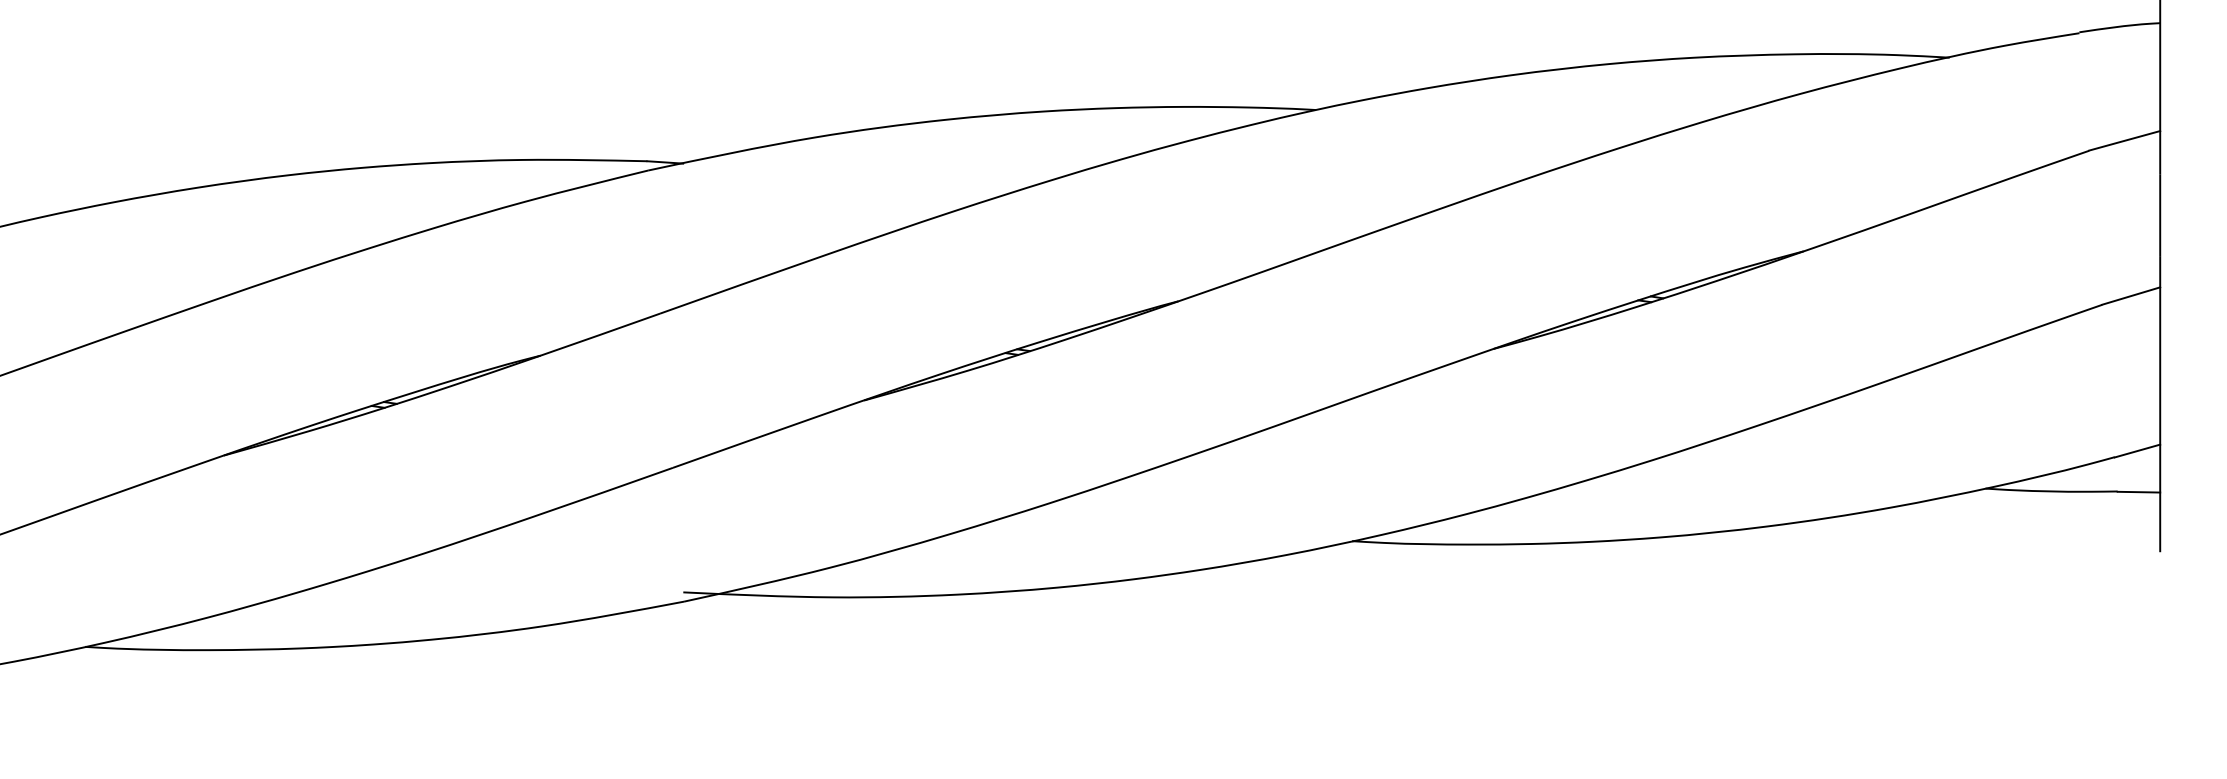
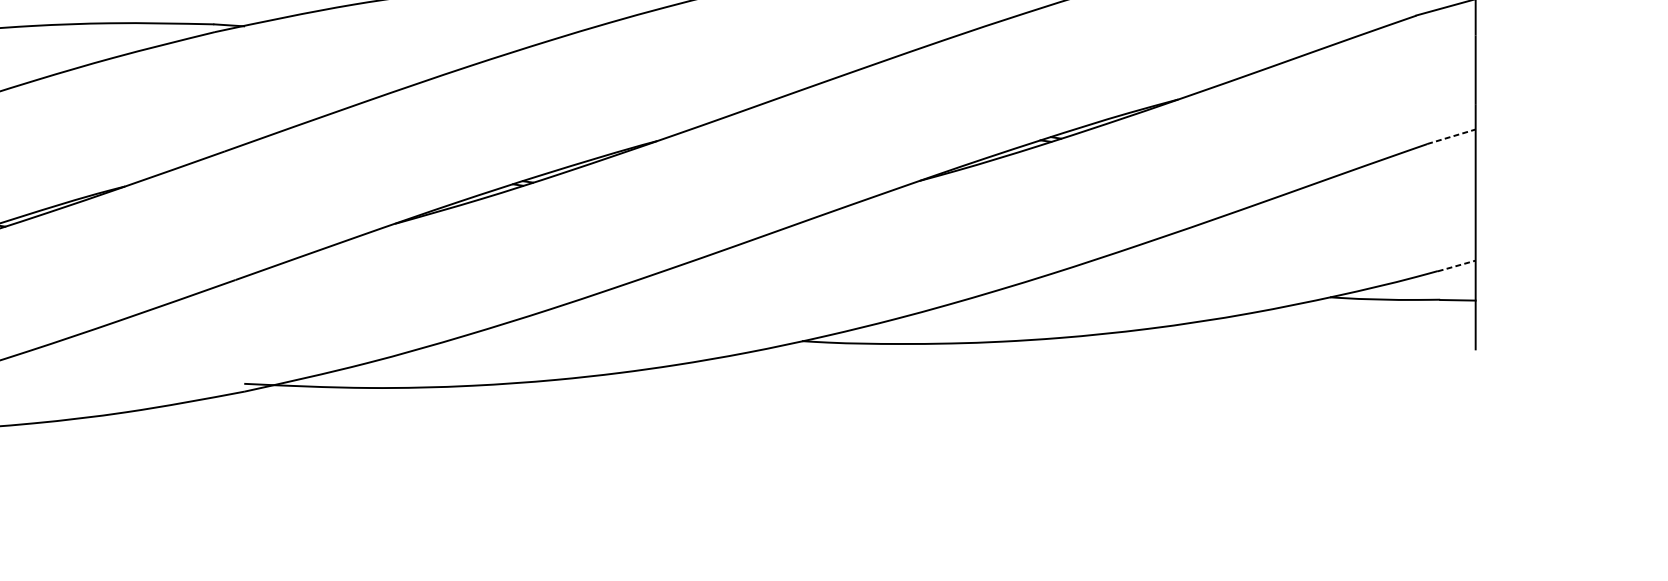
line: (2131, 295) -> (1451, 136), solid -> dashed
line: (2137, 451) -> (1456, 266), solid -> dashed

